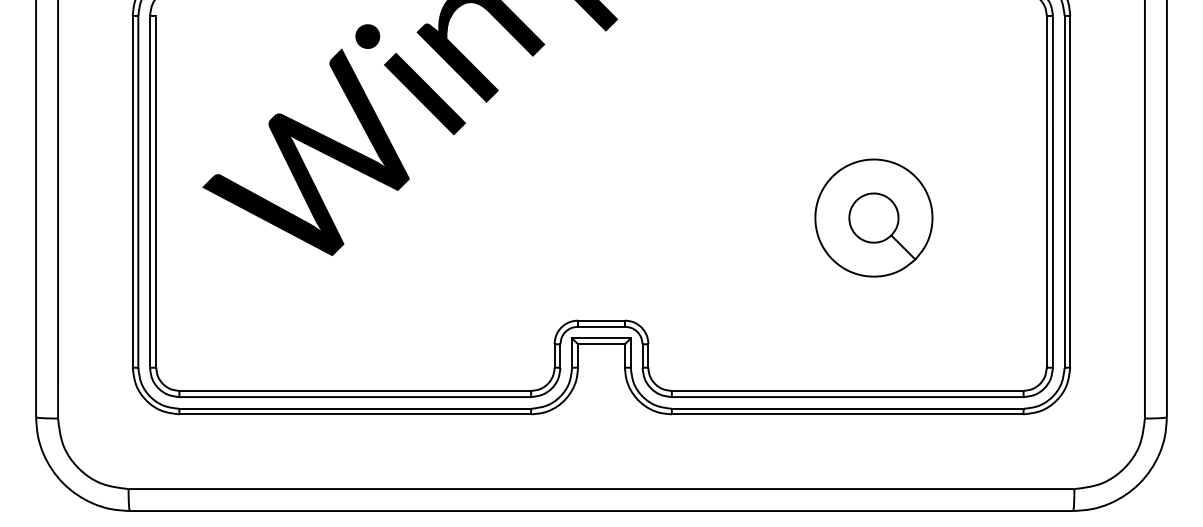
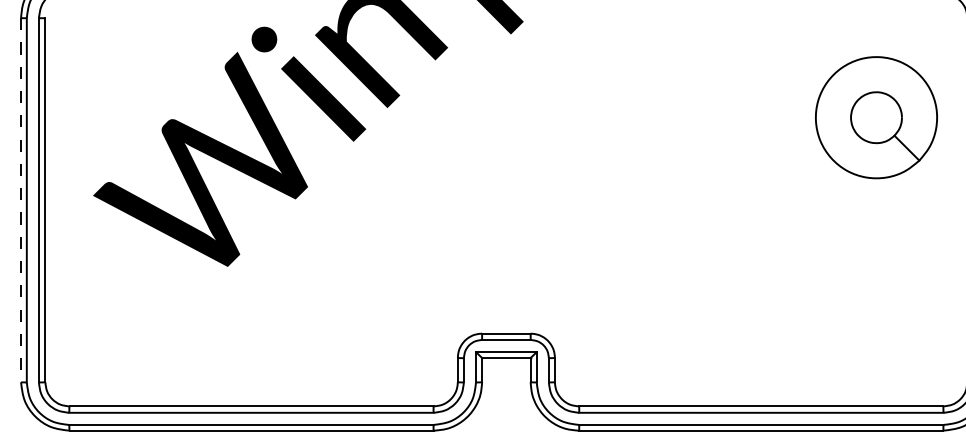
line: (132, 191) -> (20, 199), solid -> dashed
part: (873, 217) -> (876, 117), moved

